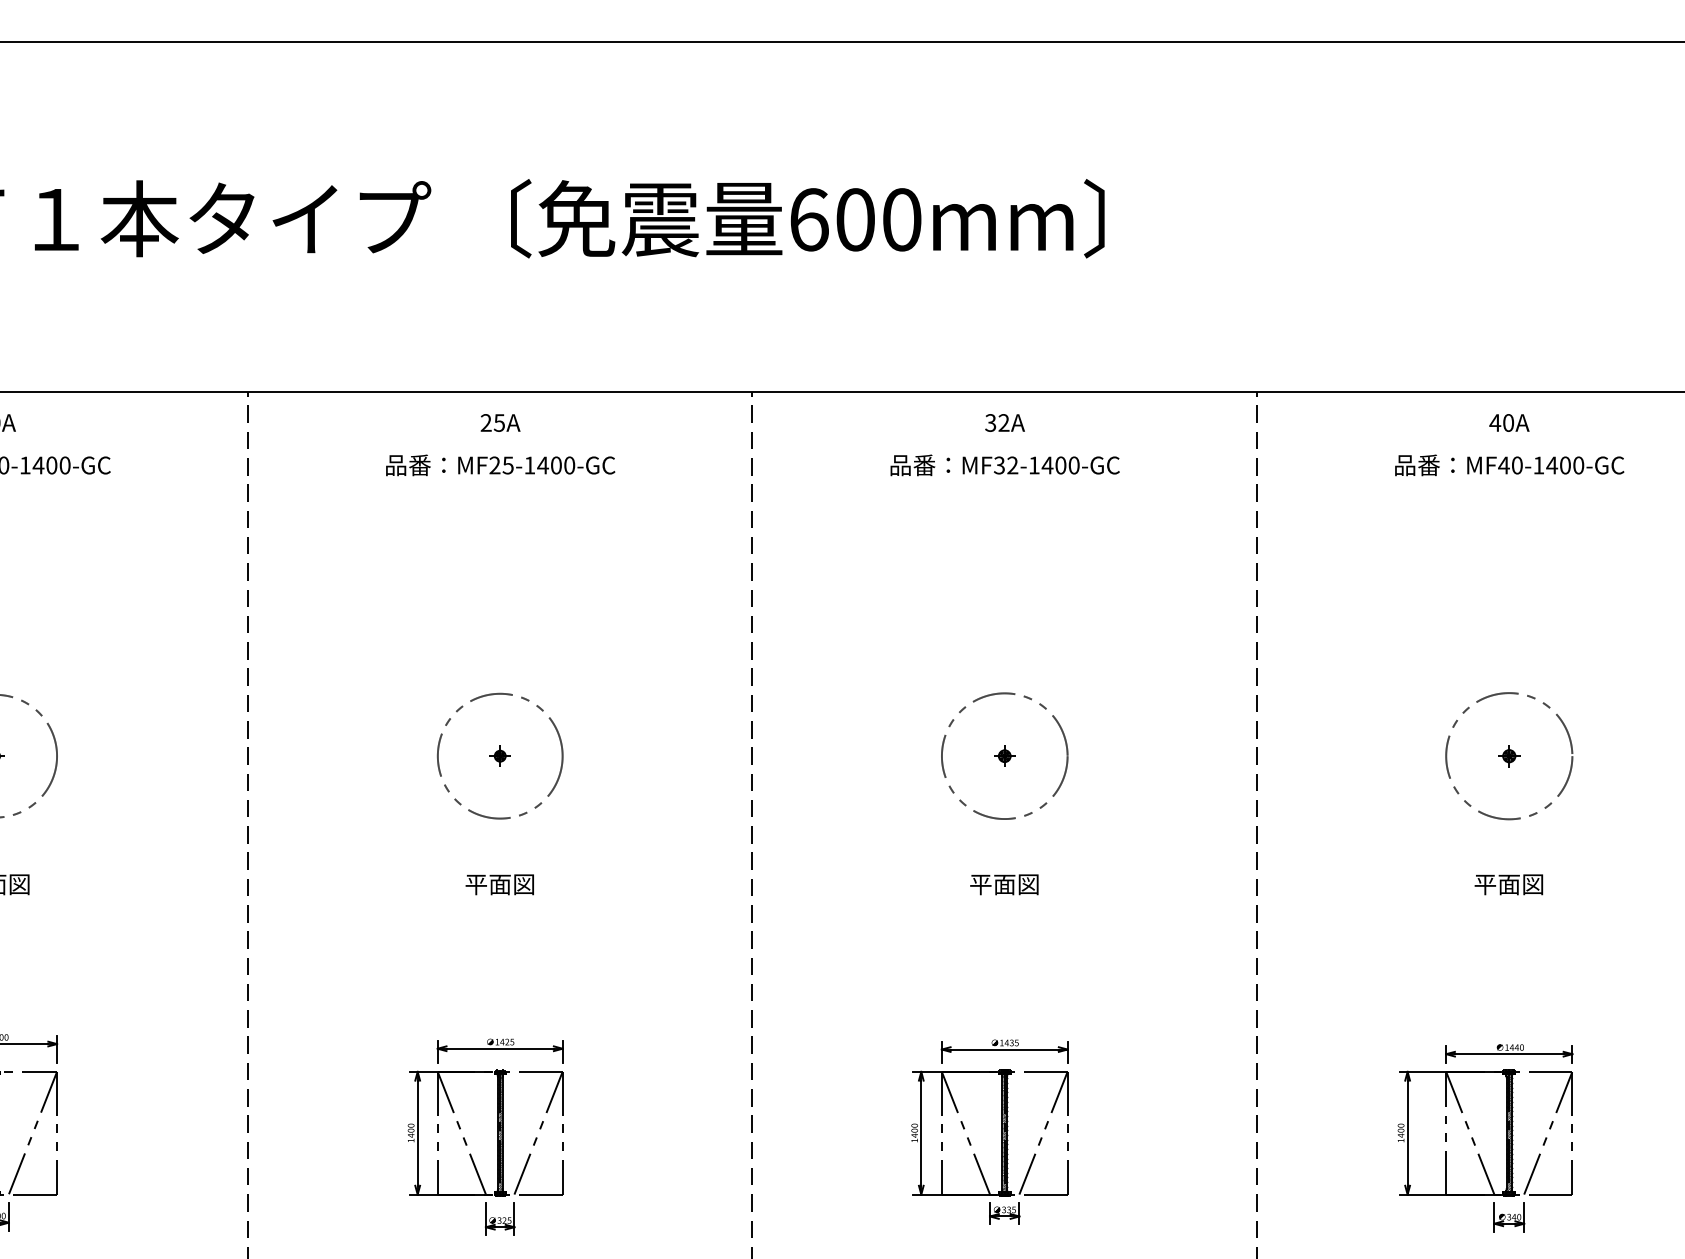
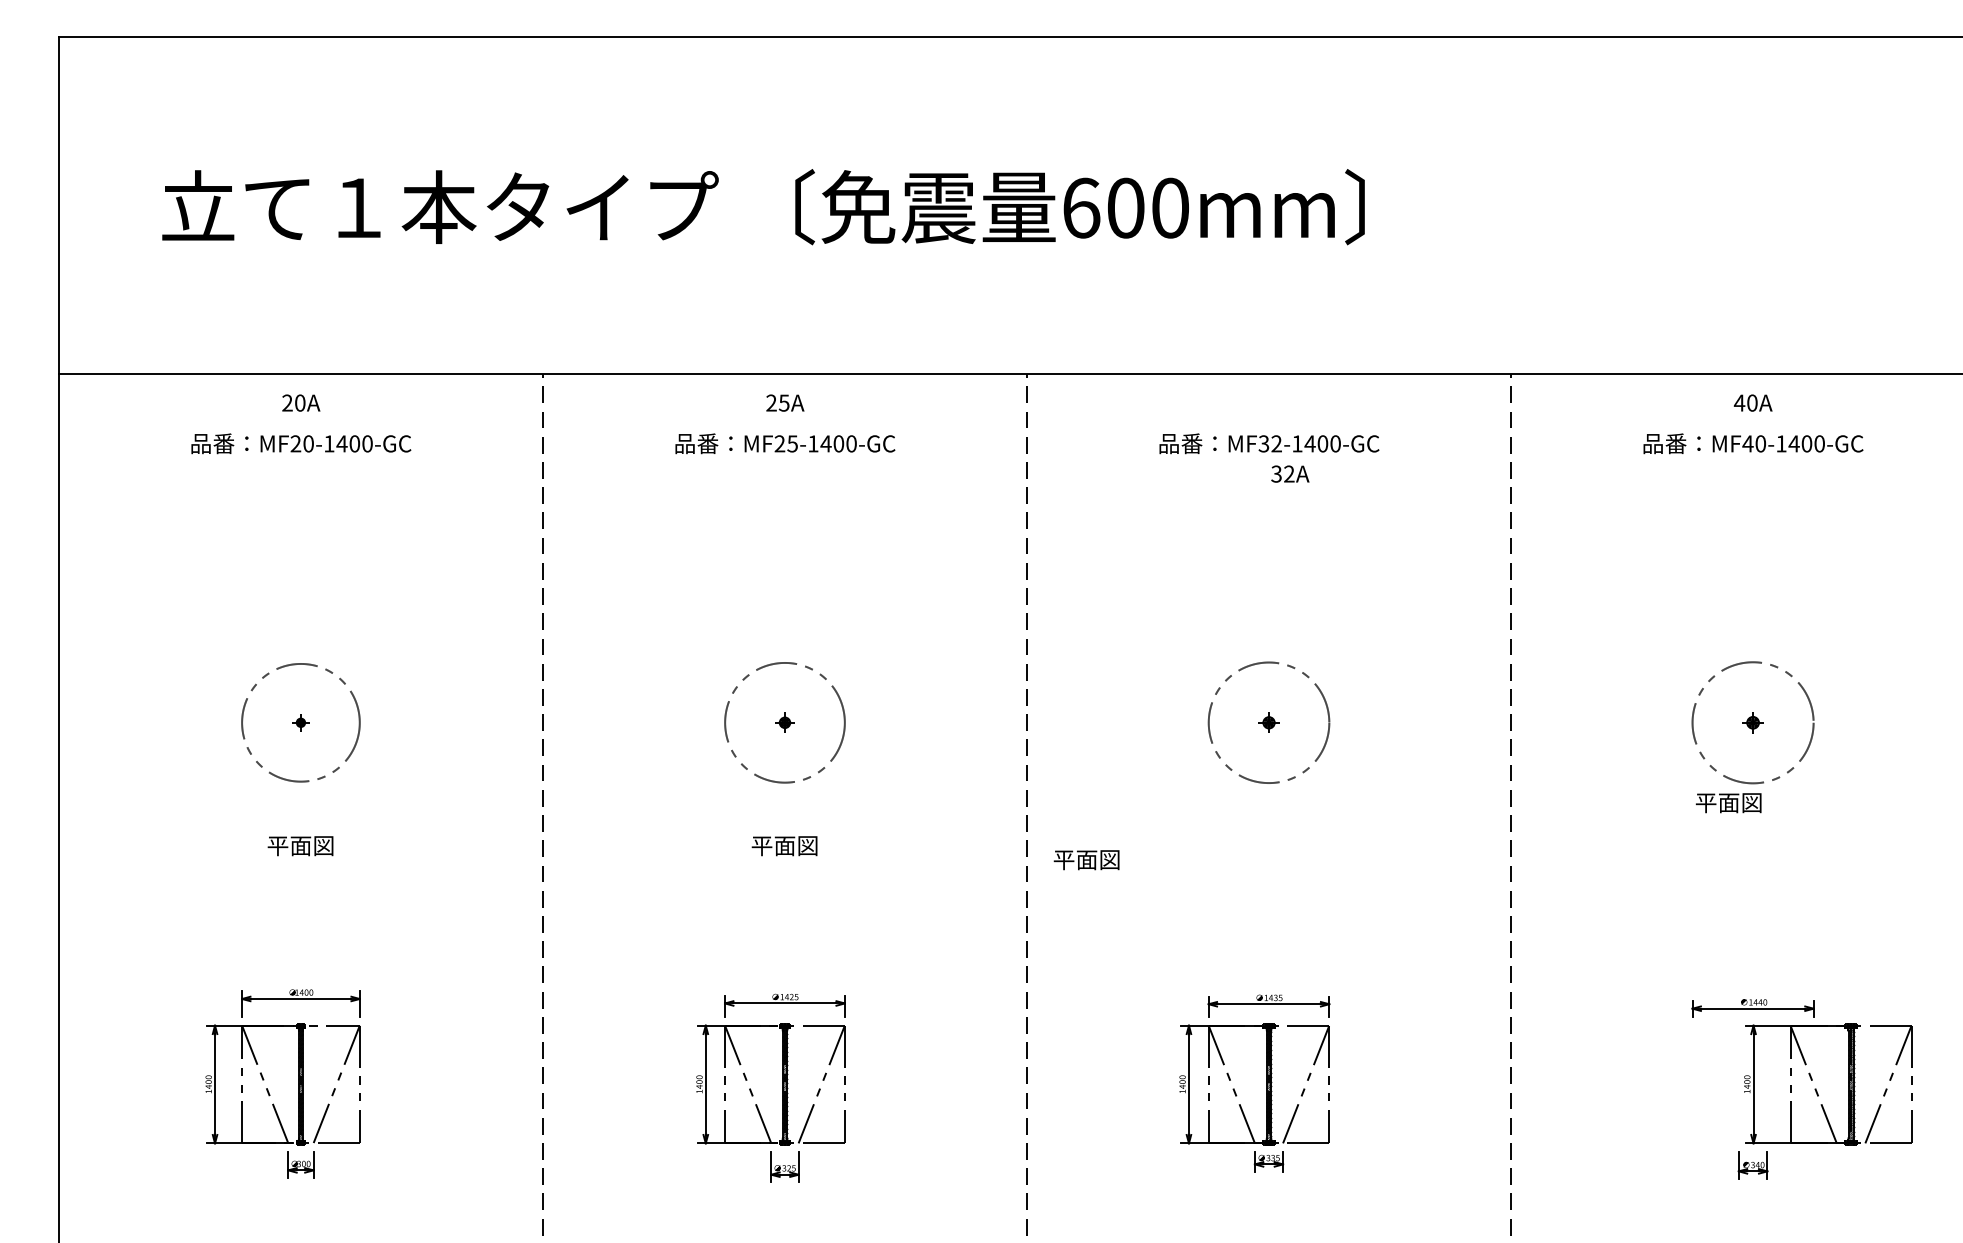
text: (1005, 422) -> (1290, 473), moved
text: (1004, 885) -> (1086, 860), moved
text: (1508, 885) -> (1728, 803), moved
part: (1485, 1133) -> (1828, 1084), moved

